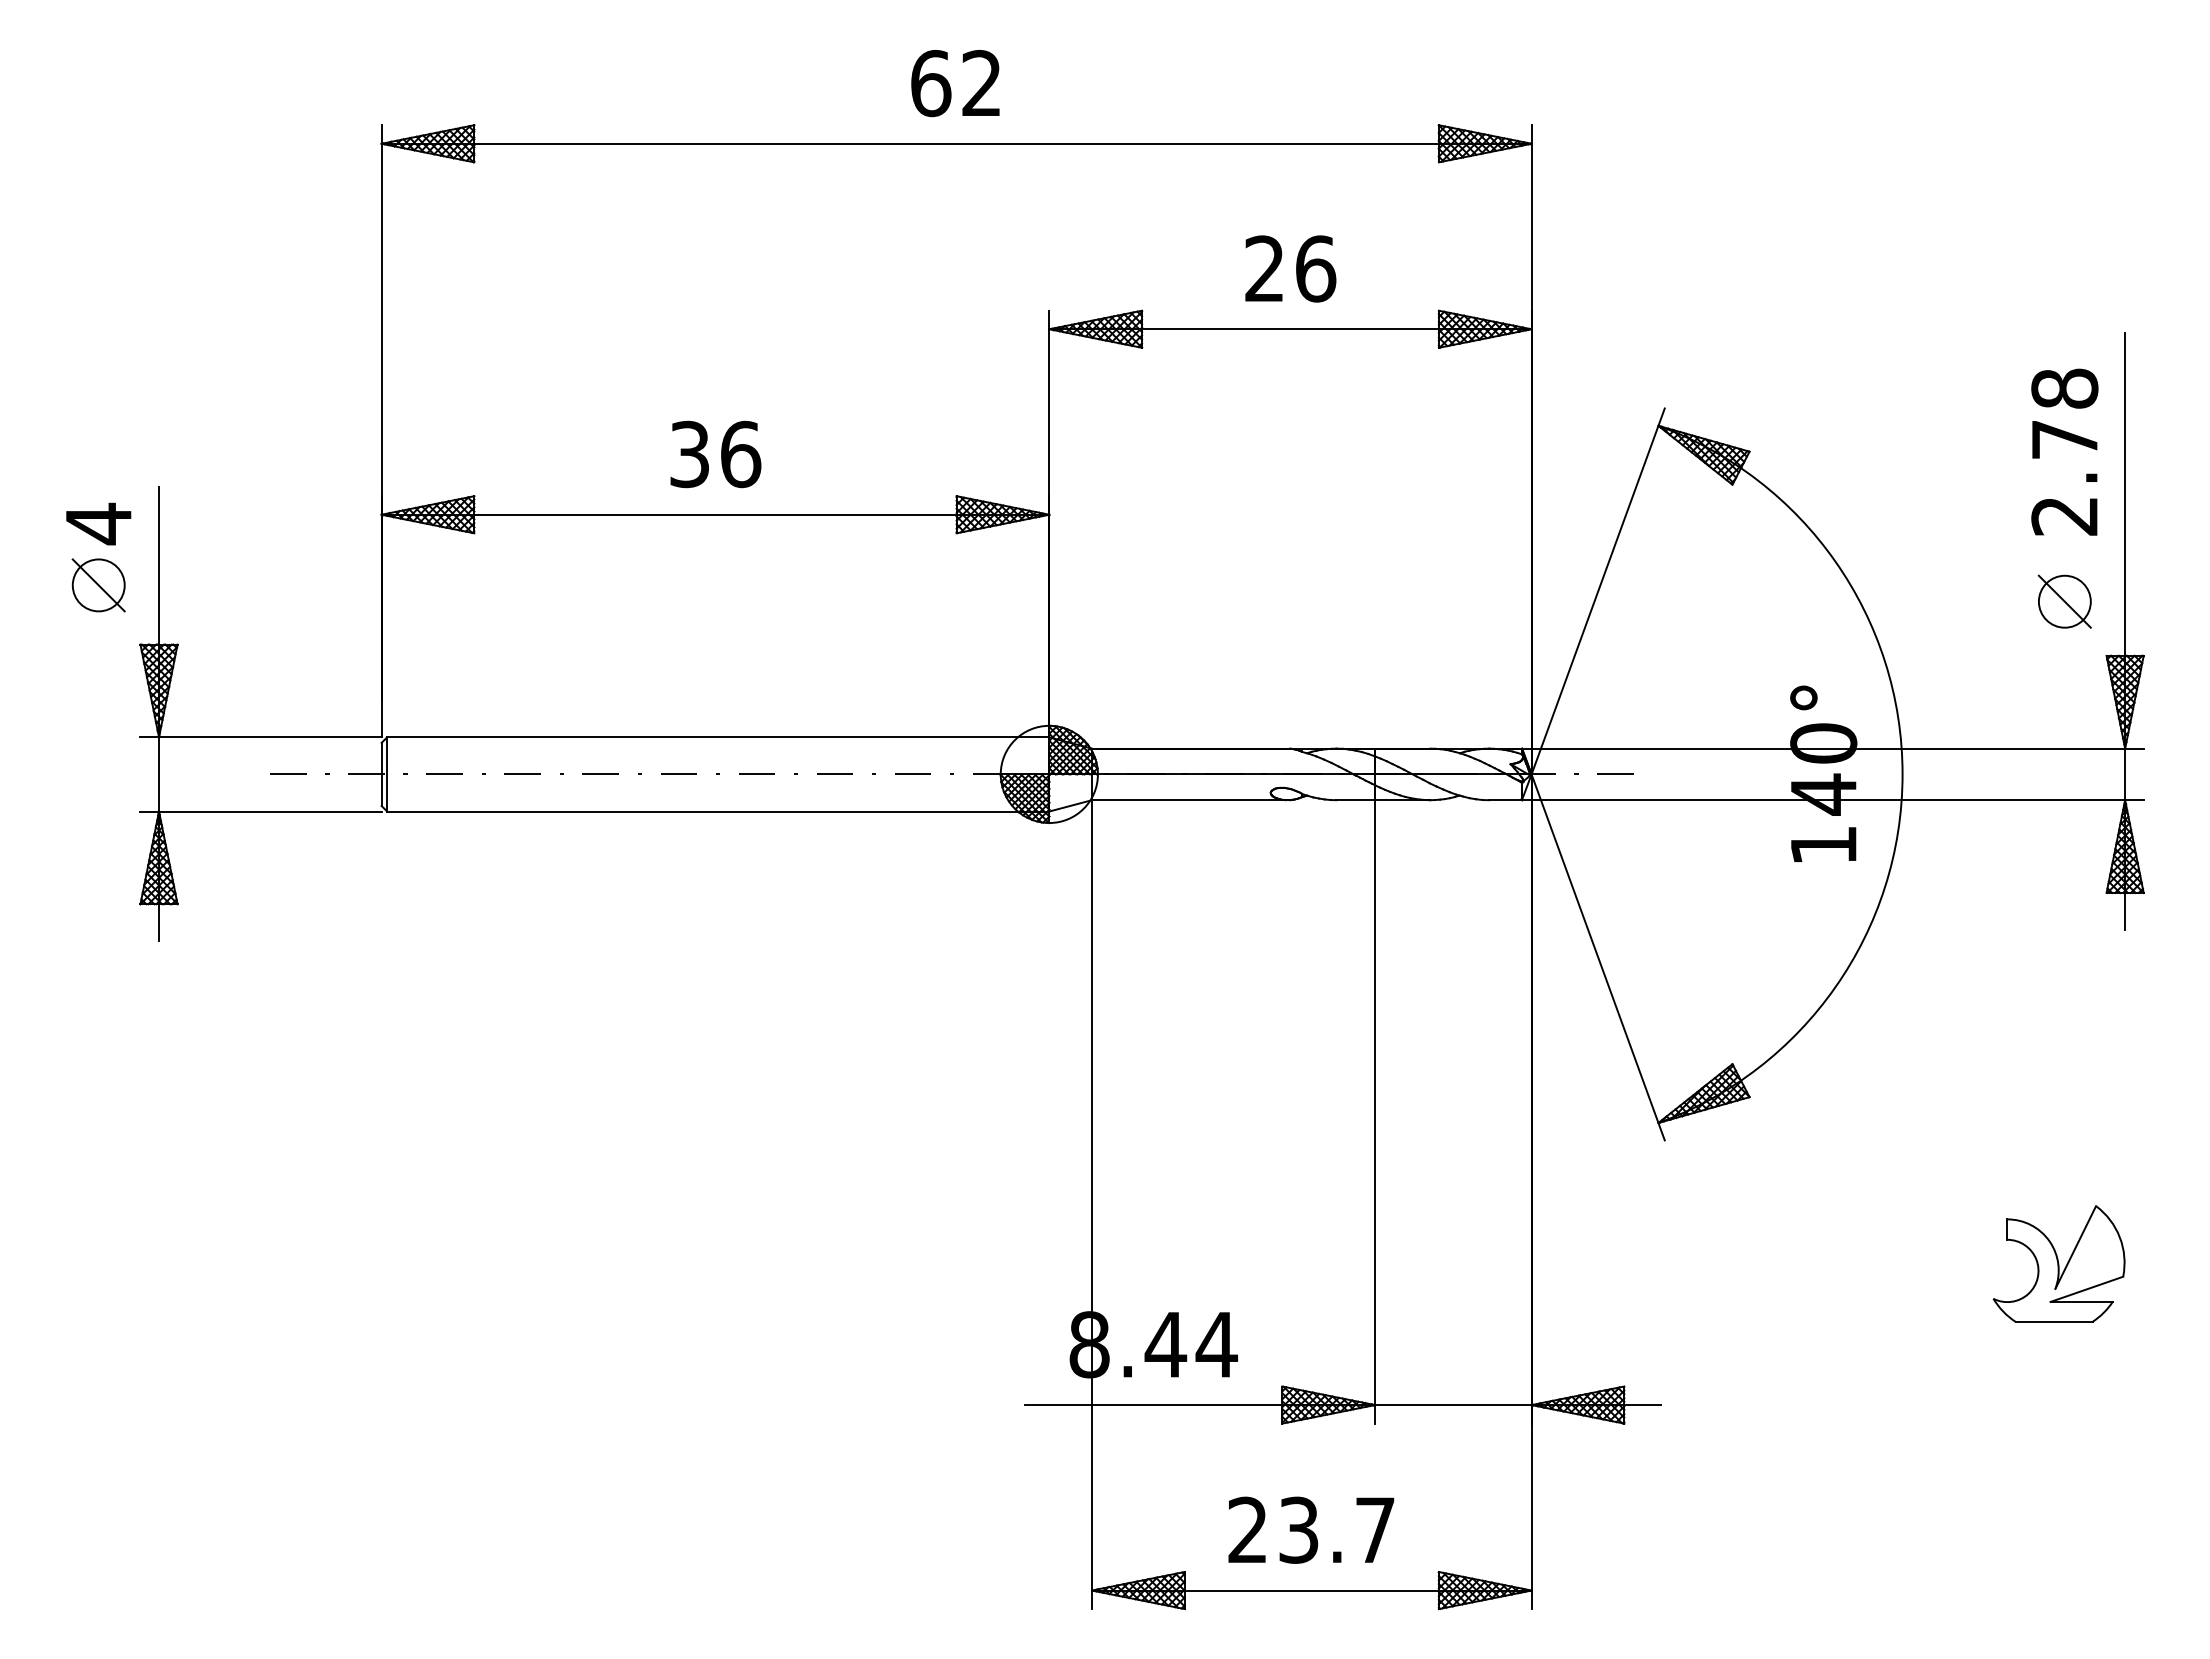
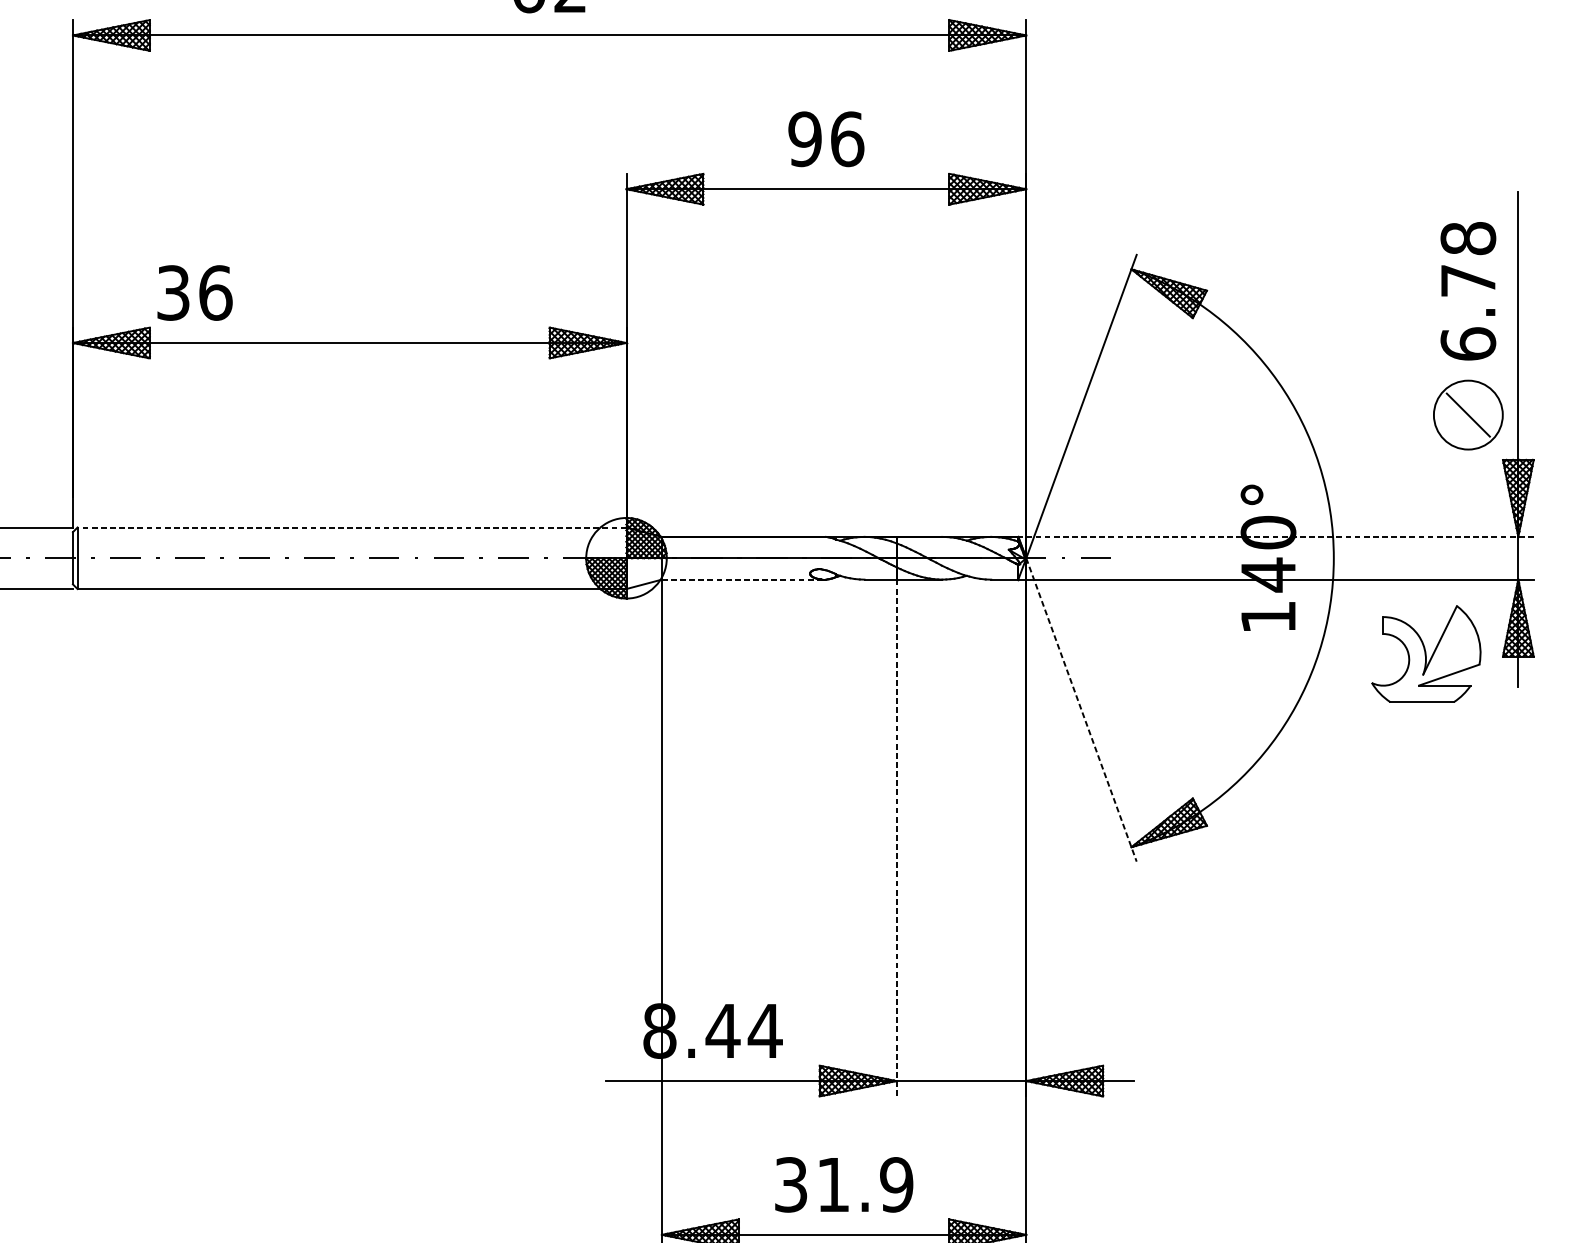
text: (1264, 268) -> (804, 138), 26 -> 96
text: (715, 454) -> (194, 293), moved
text: (2064, 515) -> (1468, 343), 2.78 -> 6.78
circle: (2064, 601) -> (1468, 414), size x1.6
line: (717, 737) -> (351, 527), solid -> dashed
line: (1832, 748) -> (1275, 536), solid -> dashed
line: (1189, 800) -> (742, 579), solid -> dashed
line: (1598, 957) -> (1081, 710), solid -> dashed
line: (1375, 1111) -> (896, 837), solid -> dashed
part: (2058, 1263) -> (1425, 653), moved
text: (1311, 1529) -> (843, 1184), 23.7 -> 31.9

